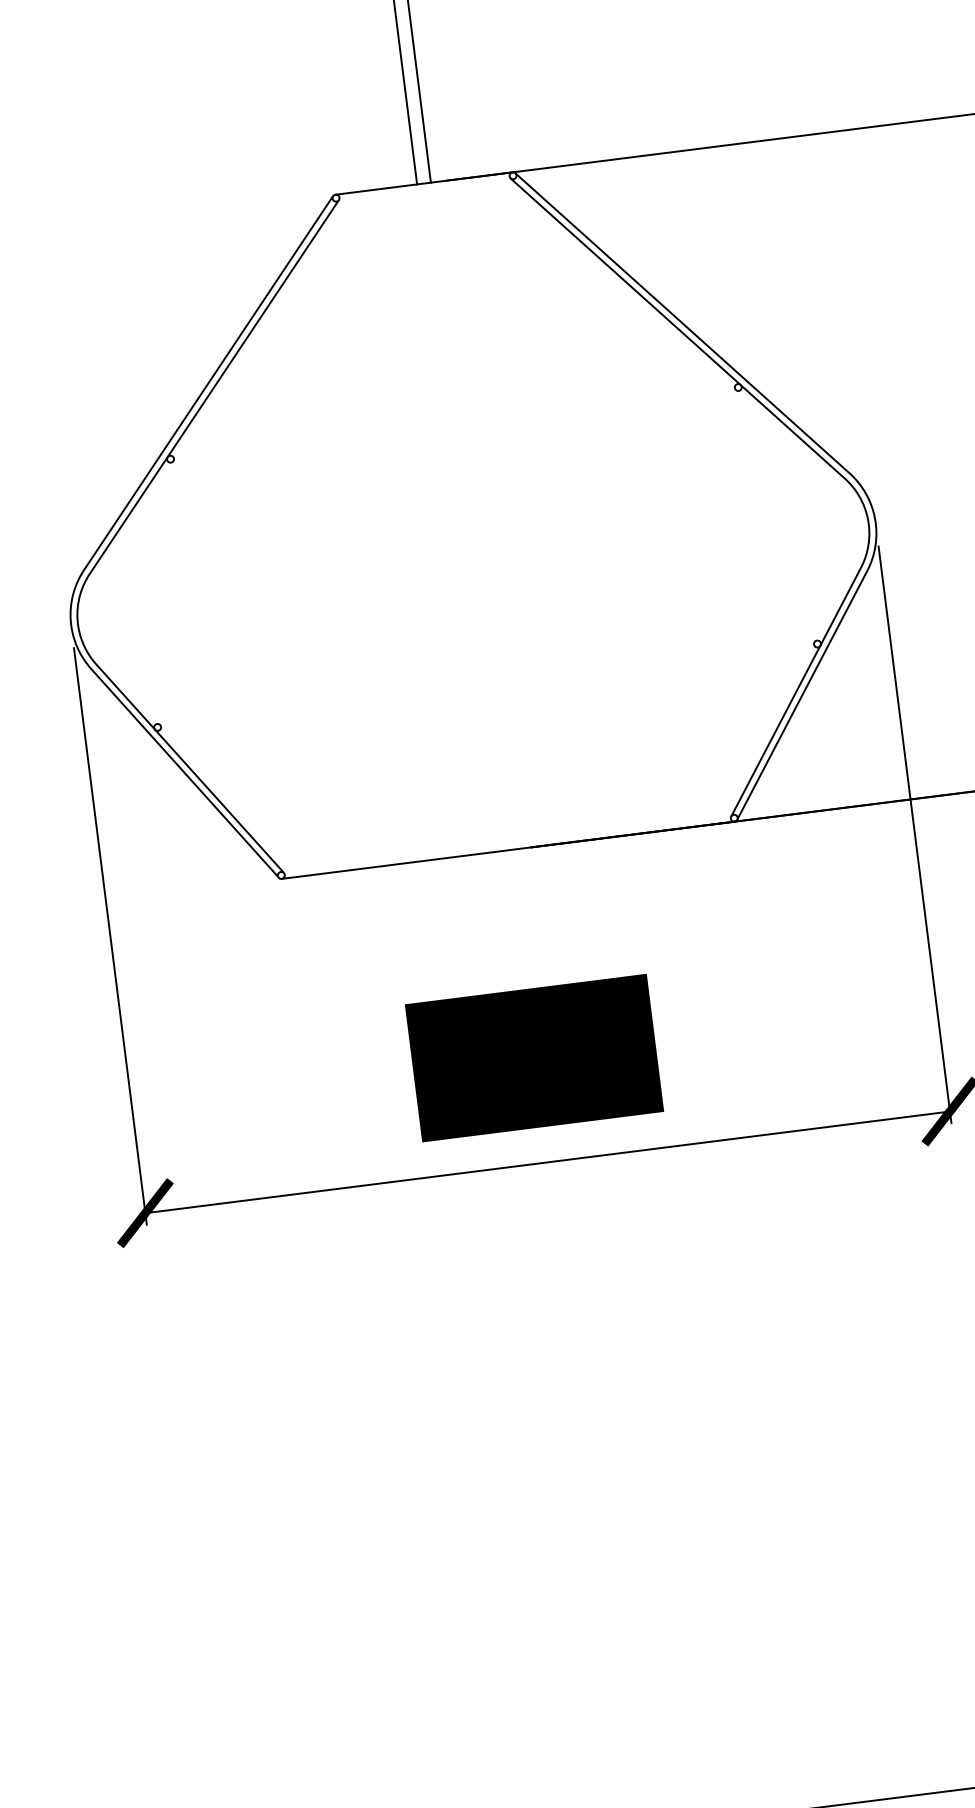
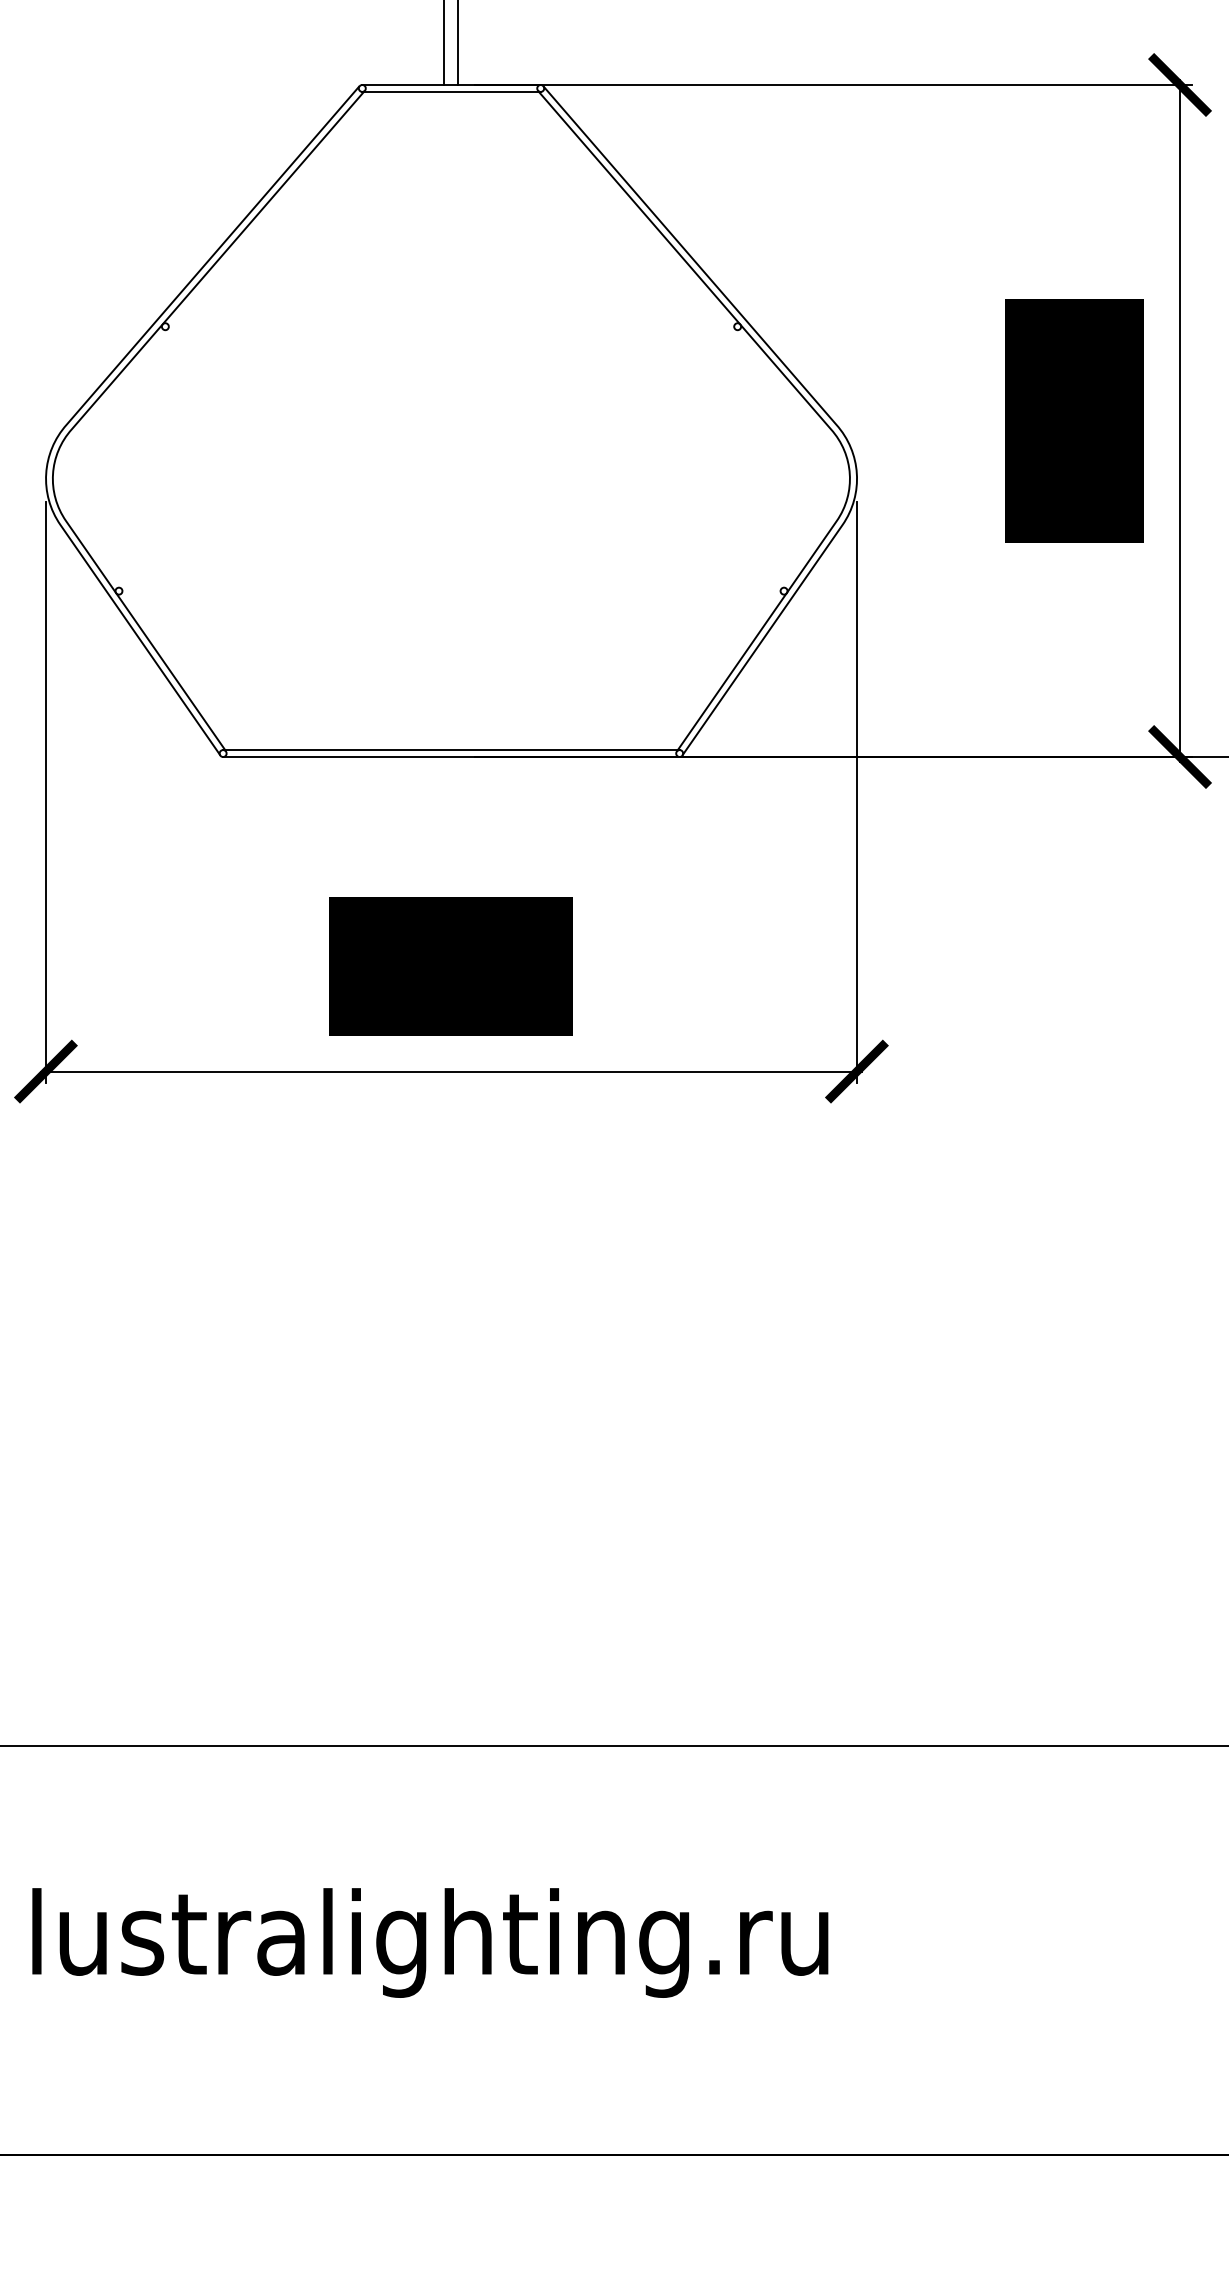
line: (424, 190) -> (451, 91), added
line: (507, 843) -> (451, 750), added

